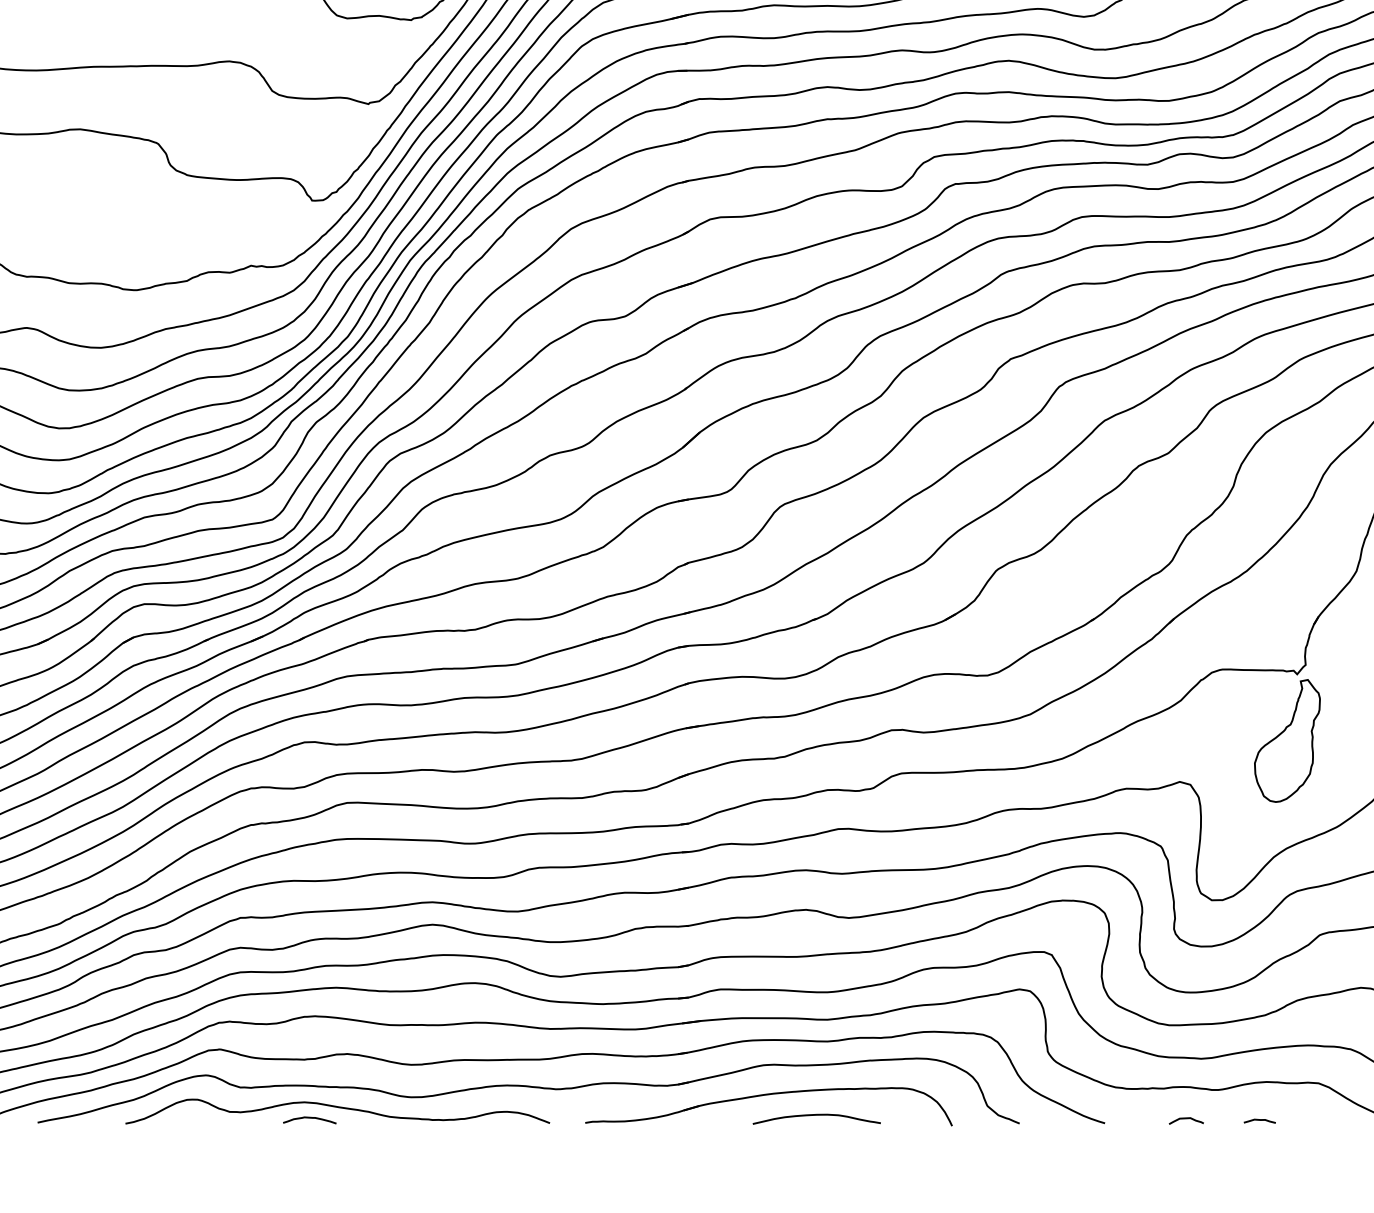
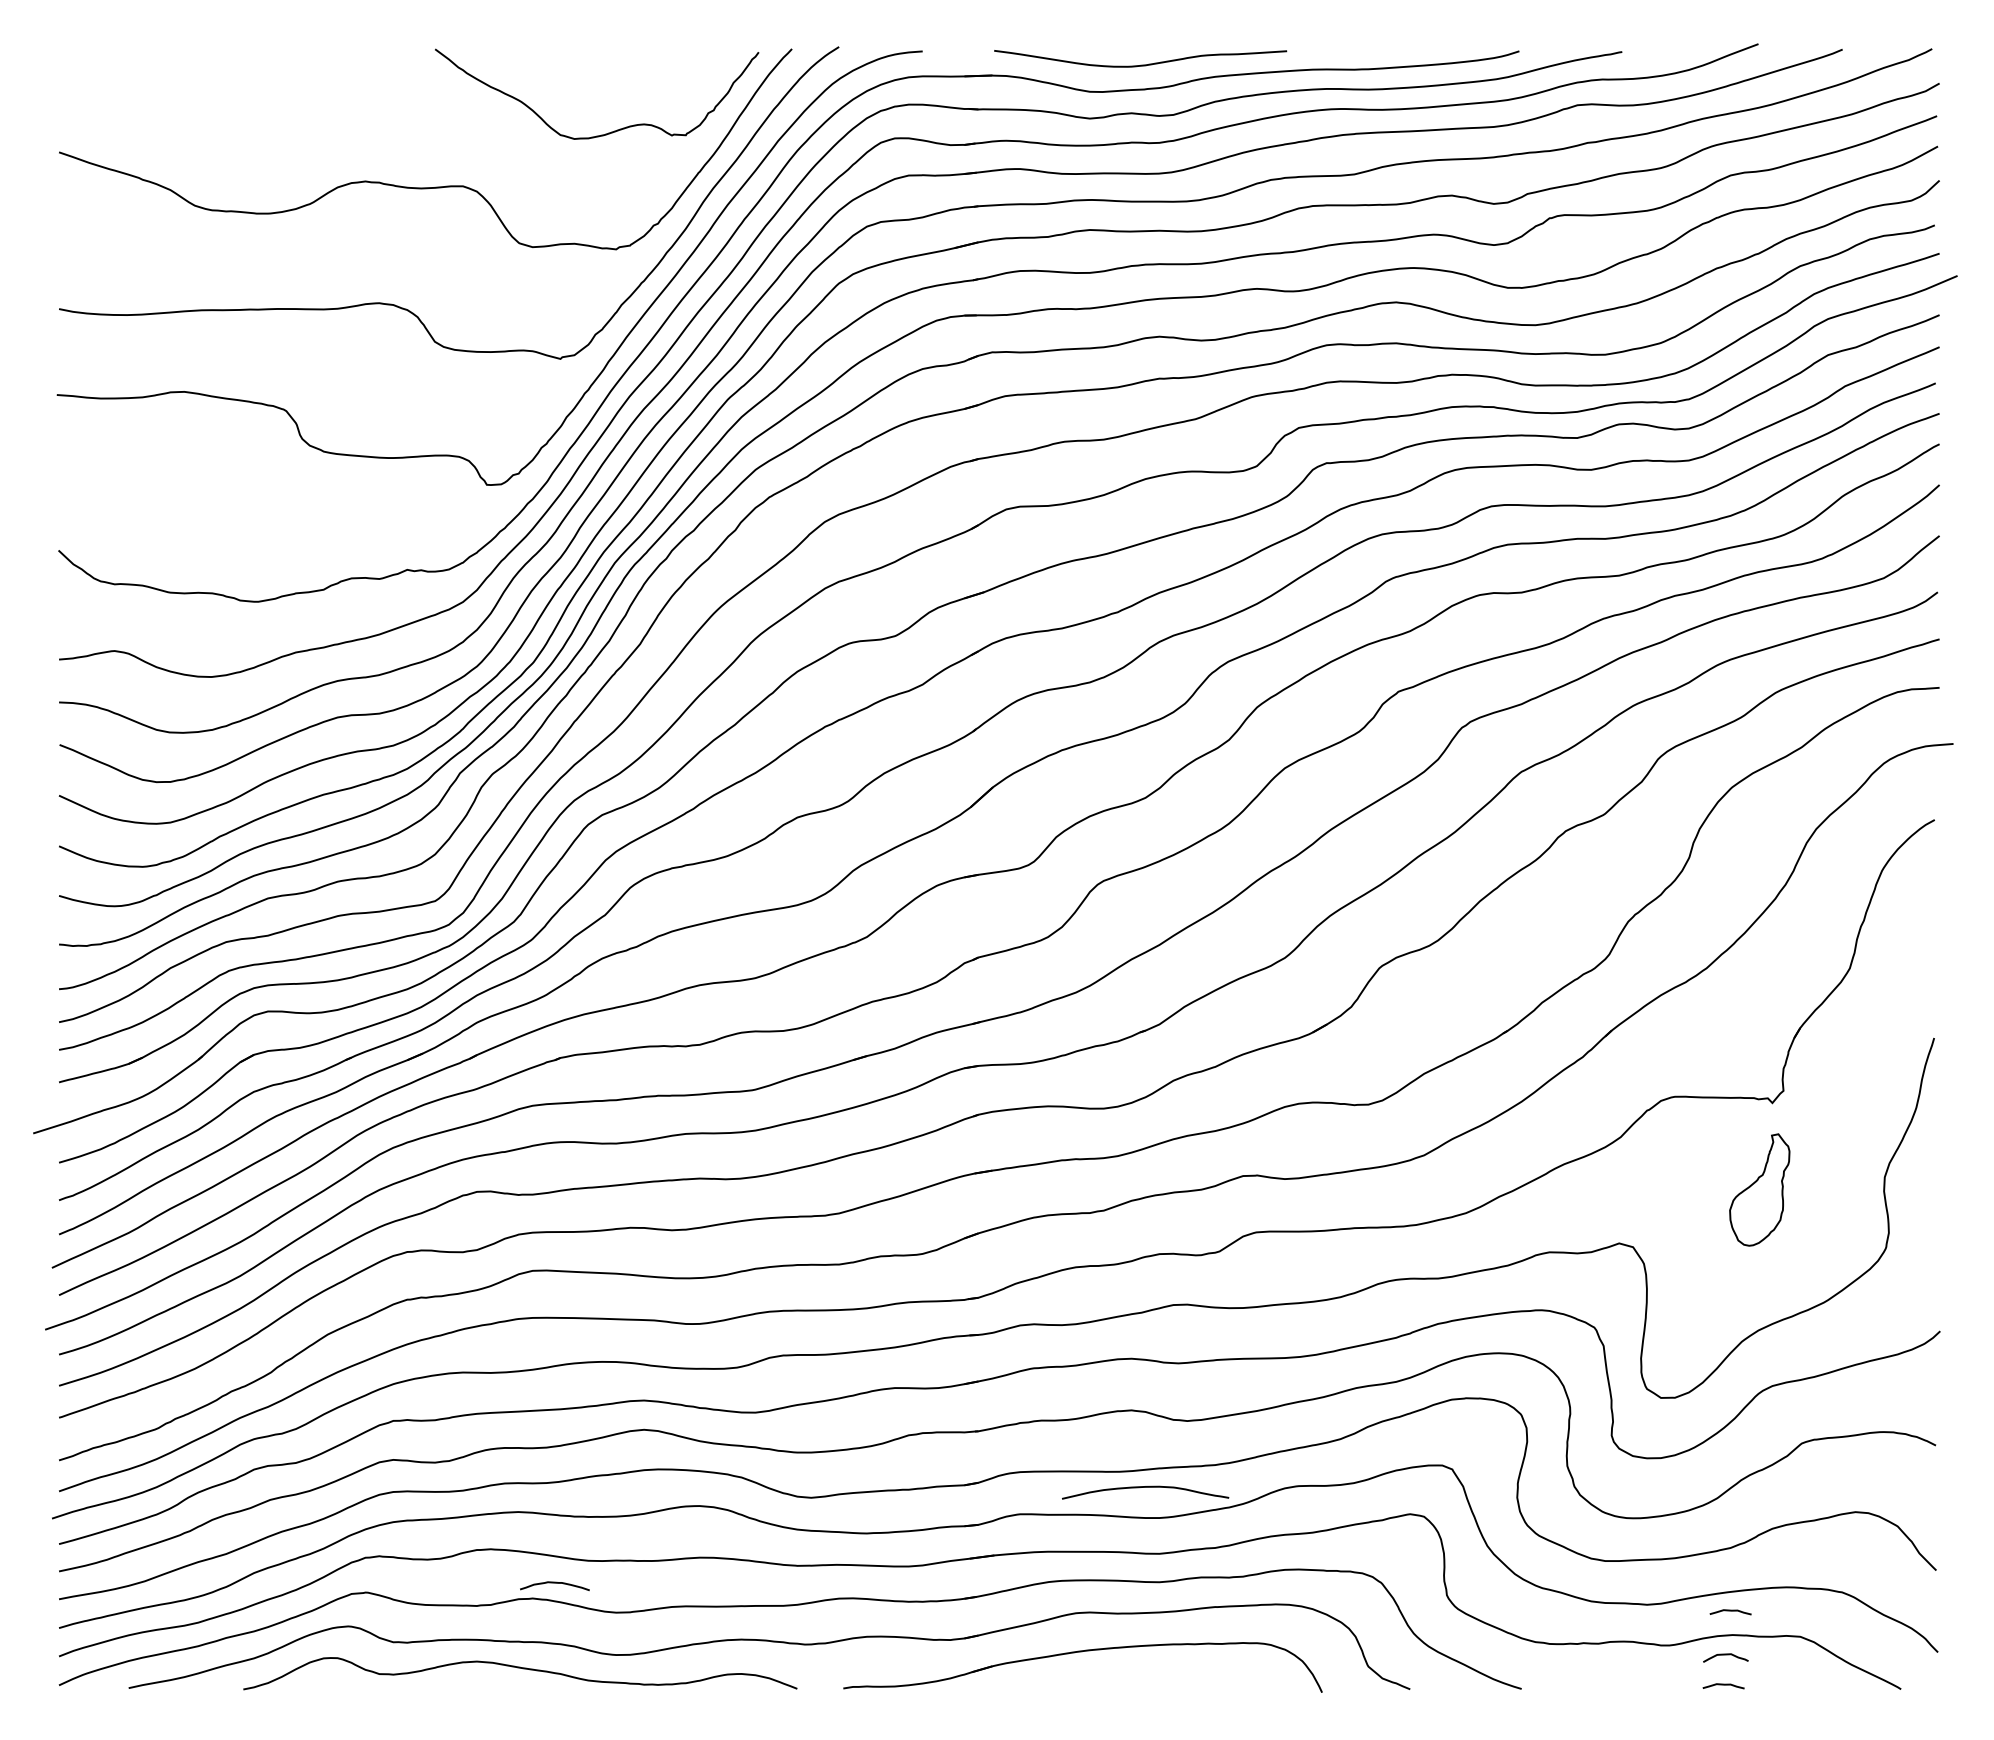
part: (1287, 740) -> (1759, 1189), size x0.7
curve: (1265, 1063) -> (1730, 1611), added
curve: (816, 1115) -> (1145, 1487), moved
curve: (309, 1118) -> (554, 1583), moved
curve: (1186, 1119) -> (1725, 1655), moved

